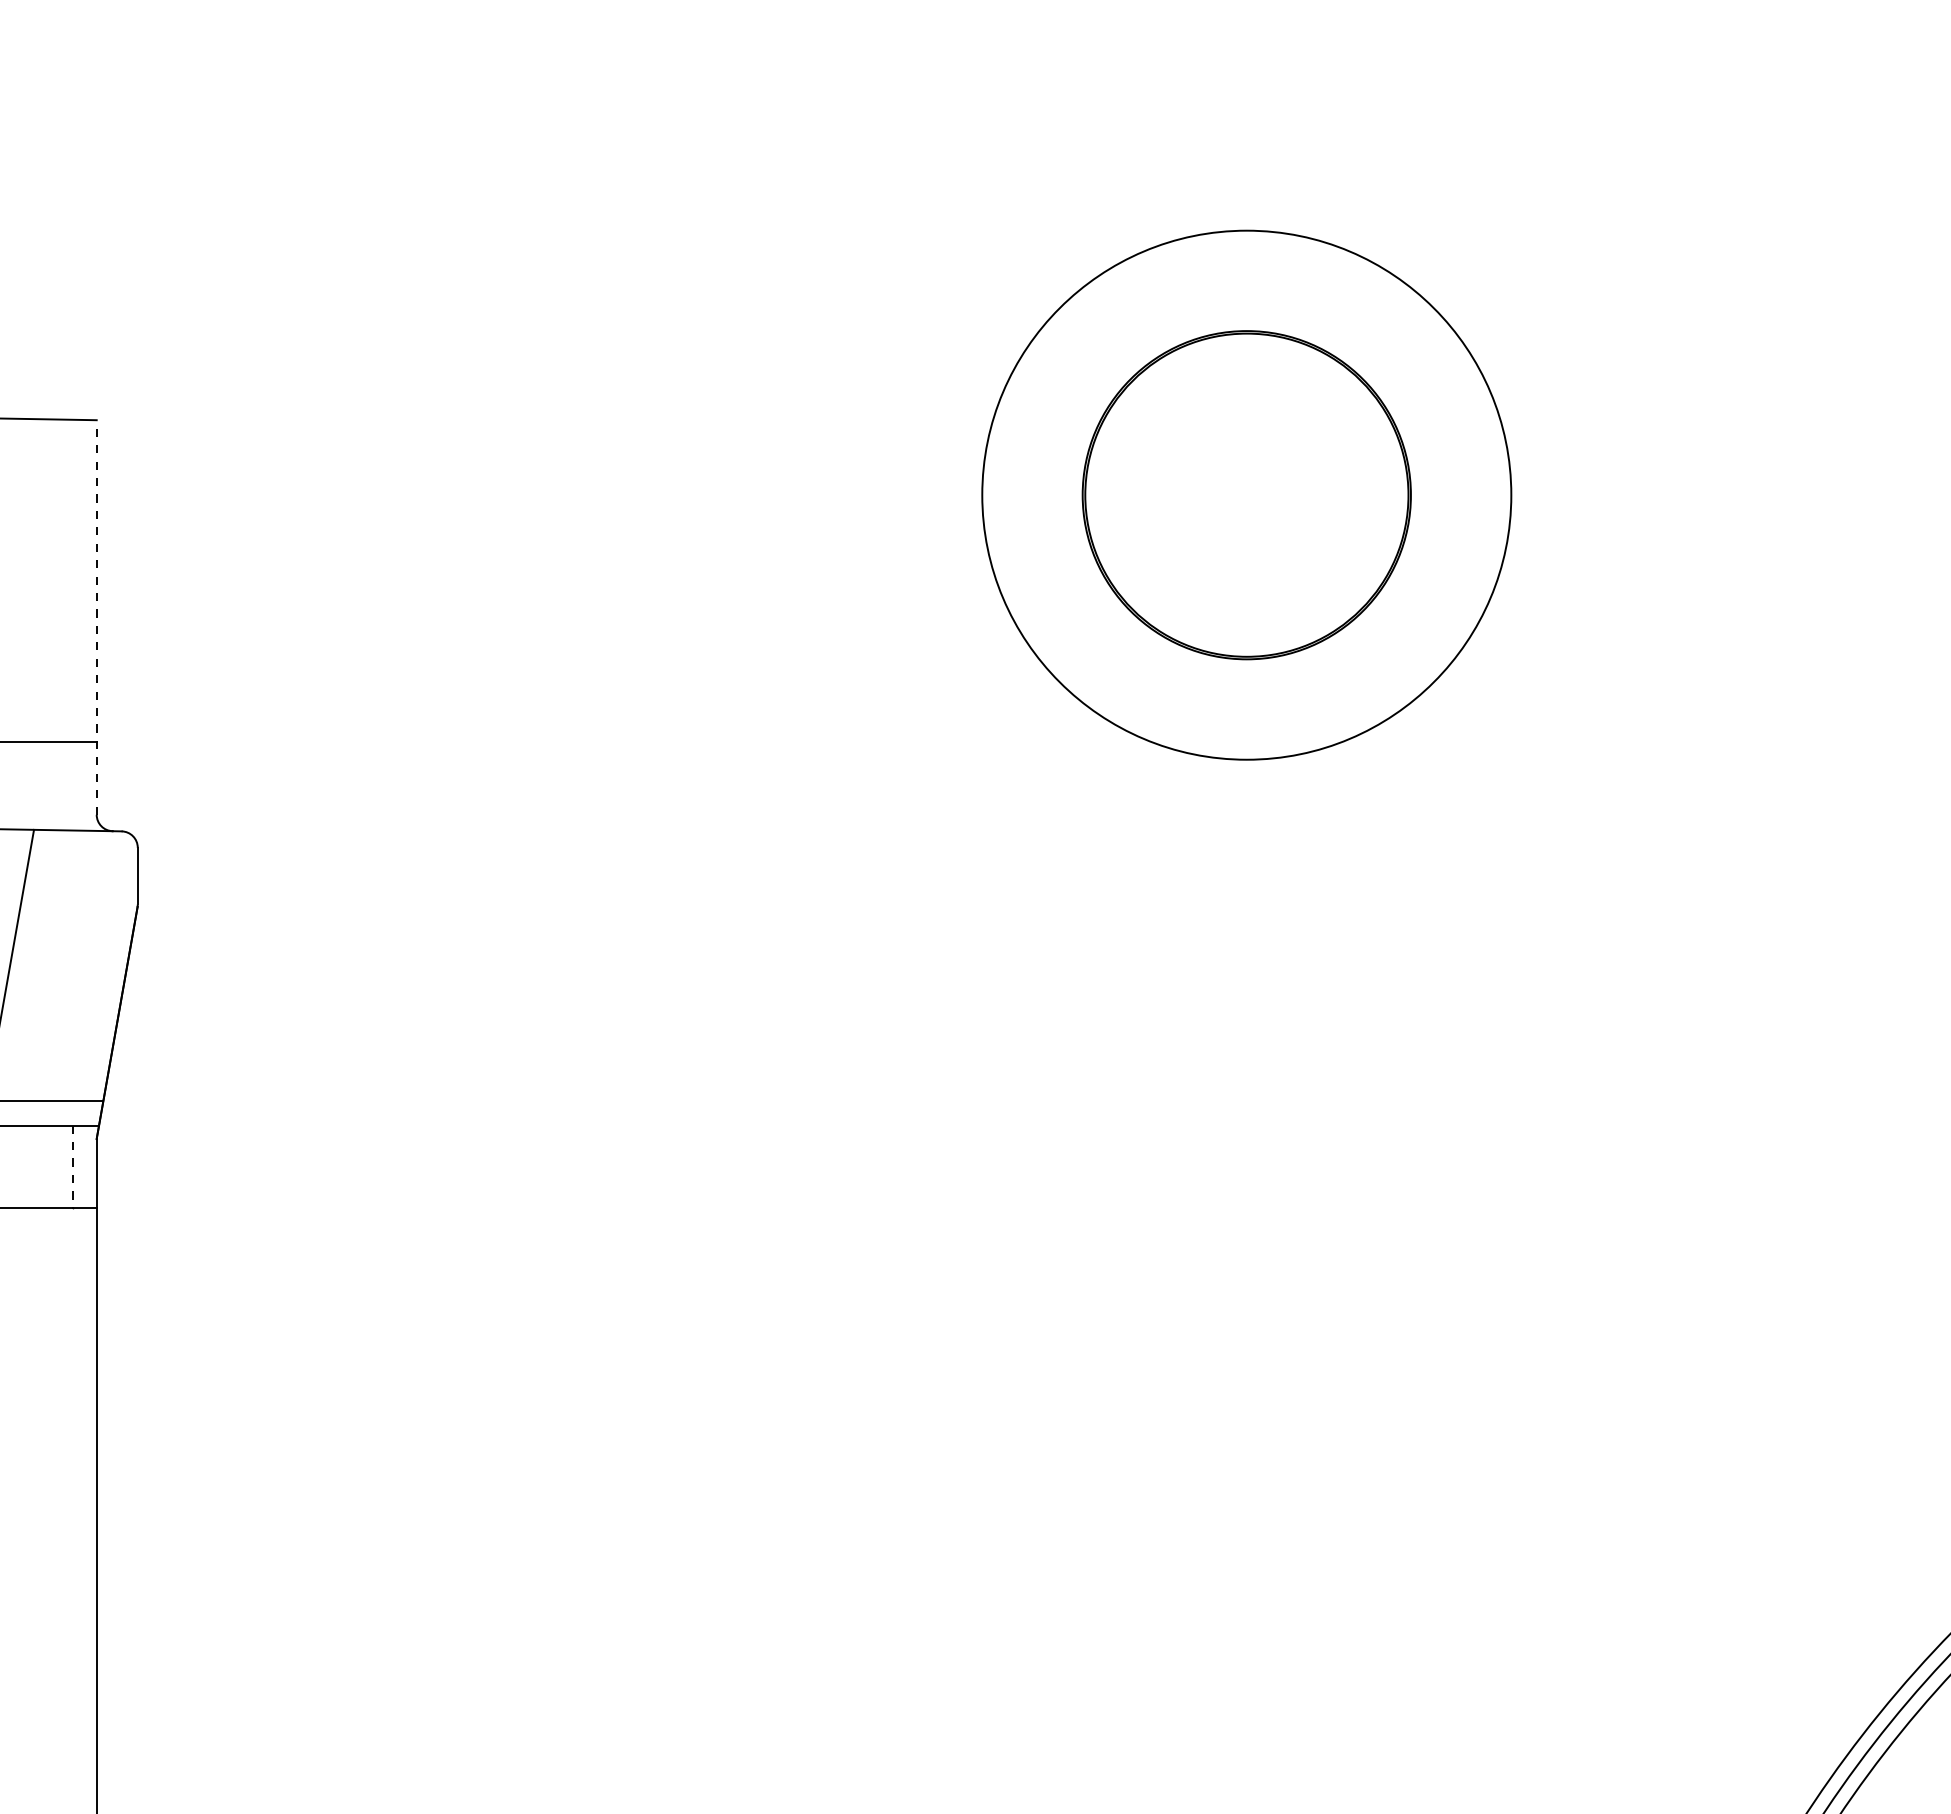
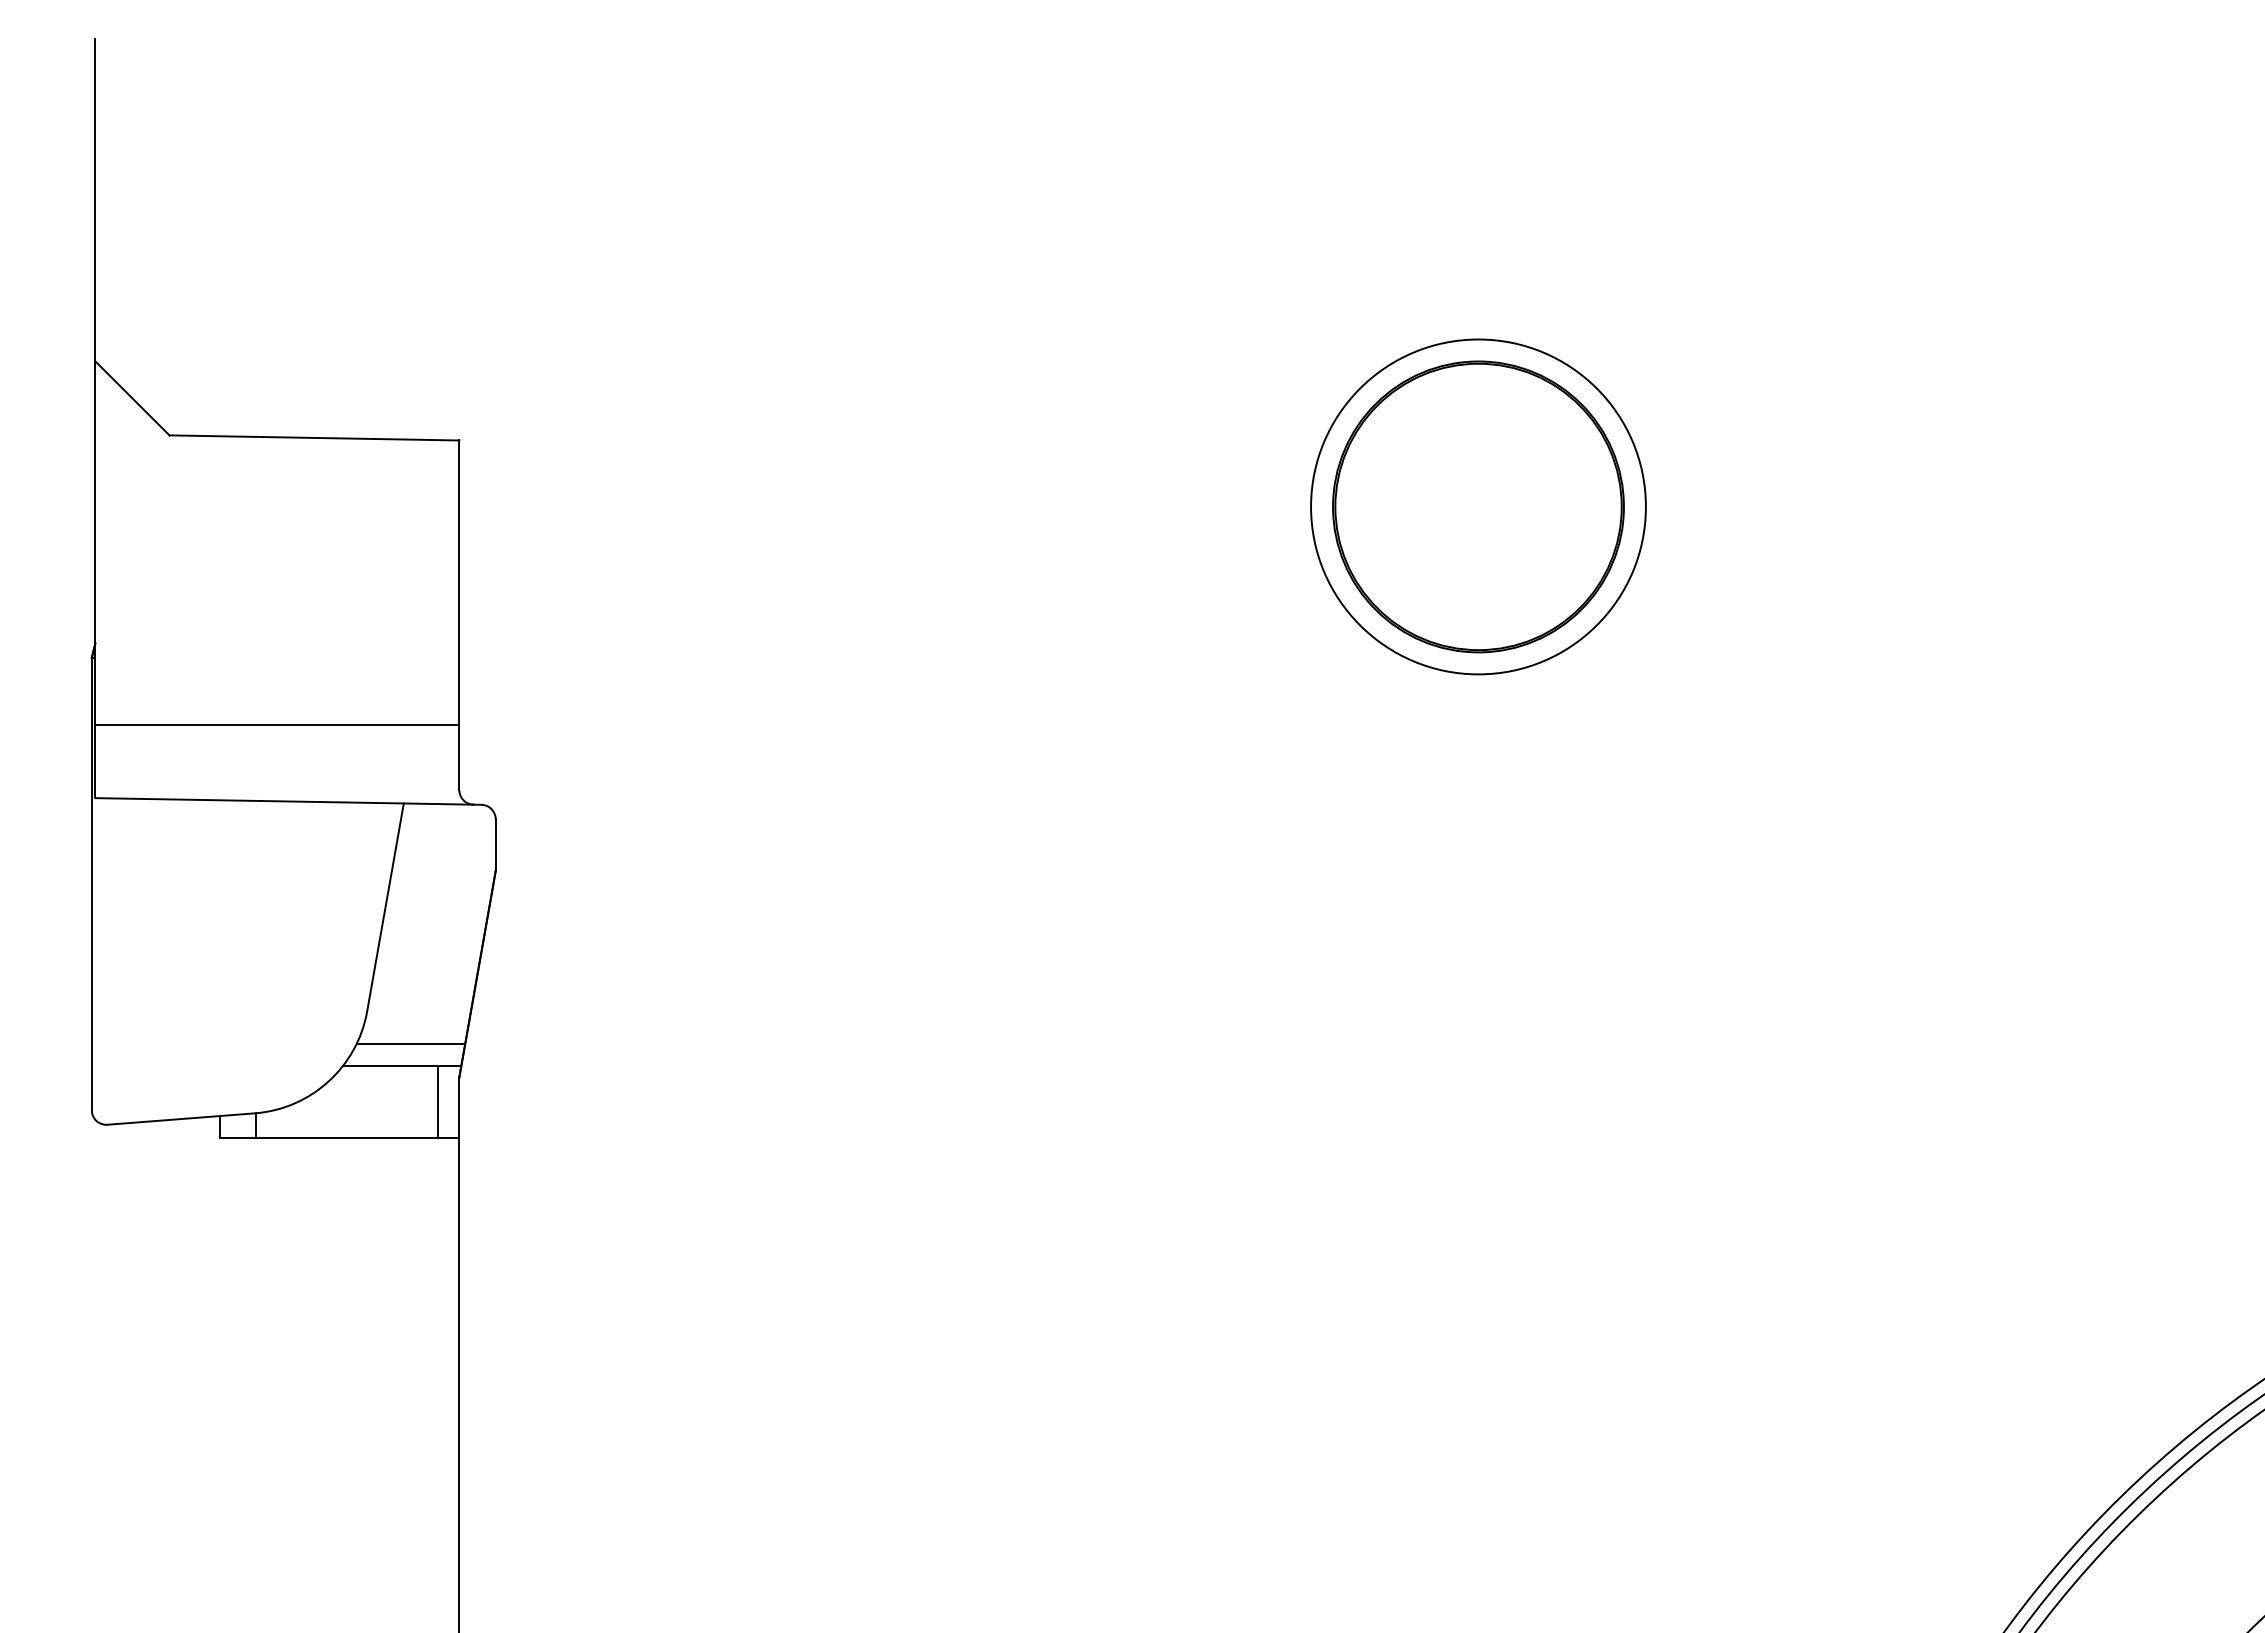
circle: (1246, 494) -> (1478, 506), size x0.71
line: (96, 617) -> (459, 615), dashed -> solid
line: (73, 1167) -> (438, 1102), dashed -> solid

